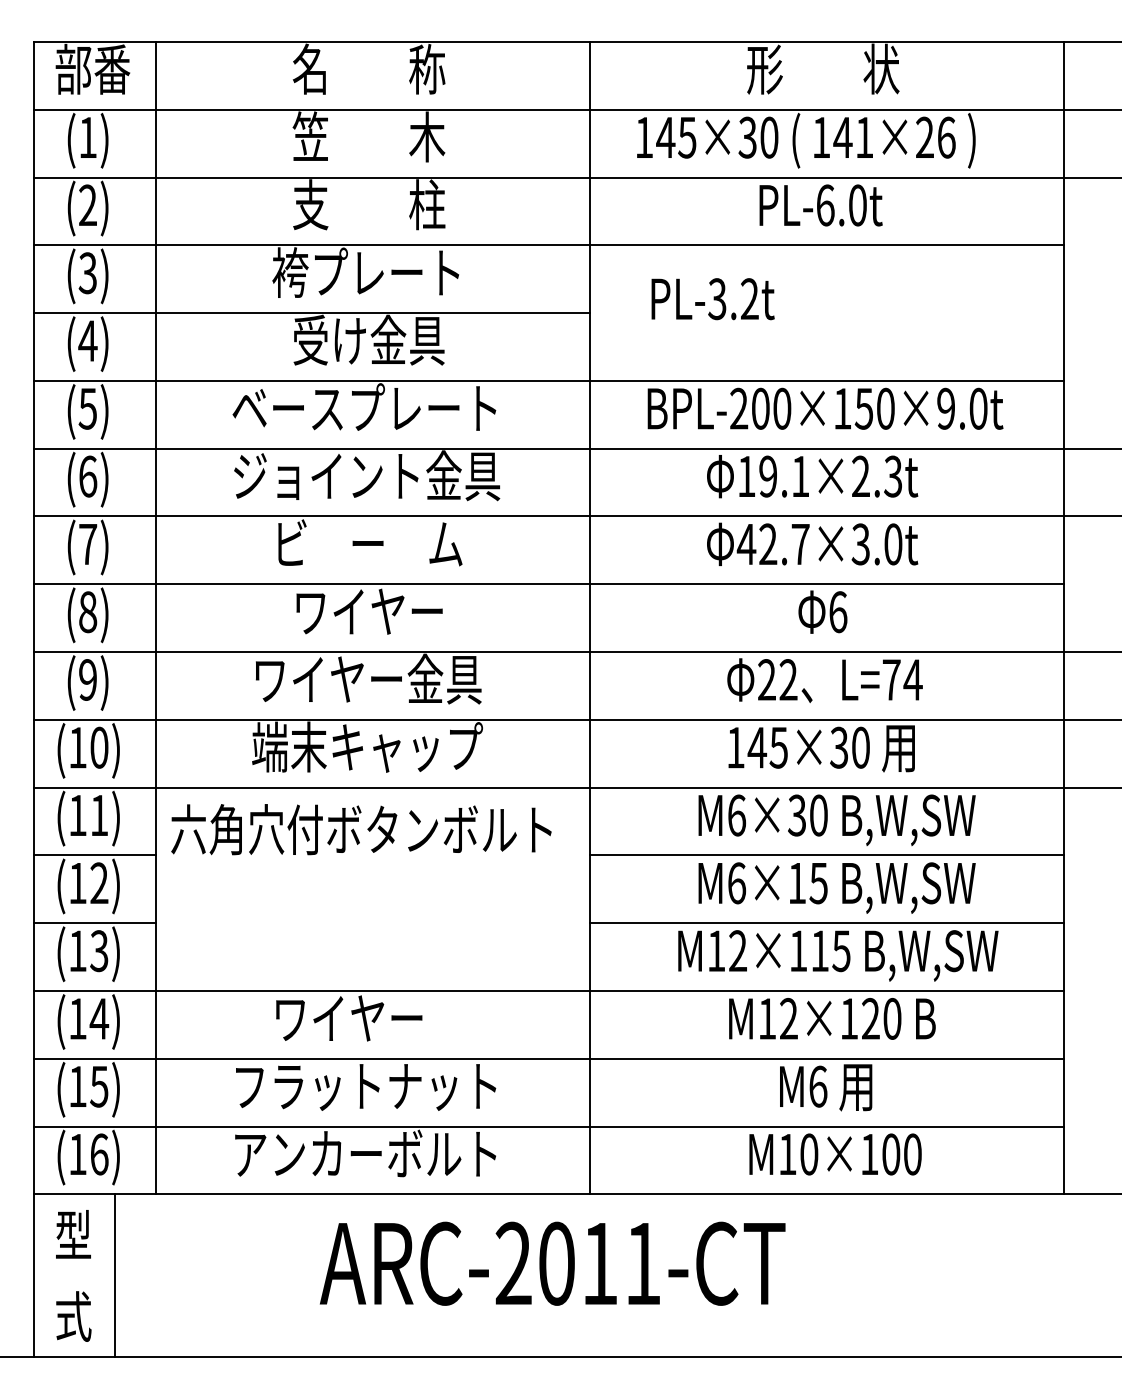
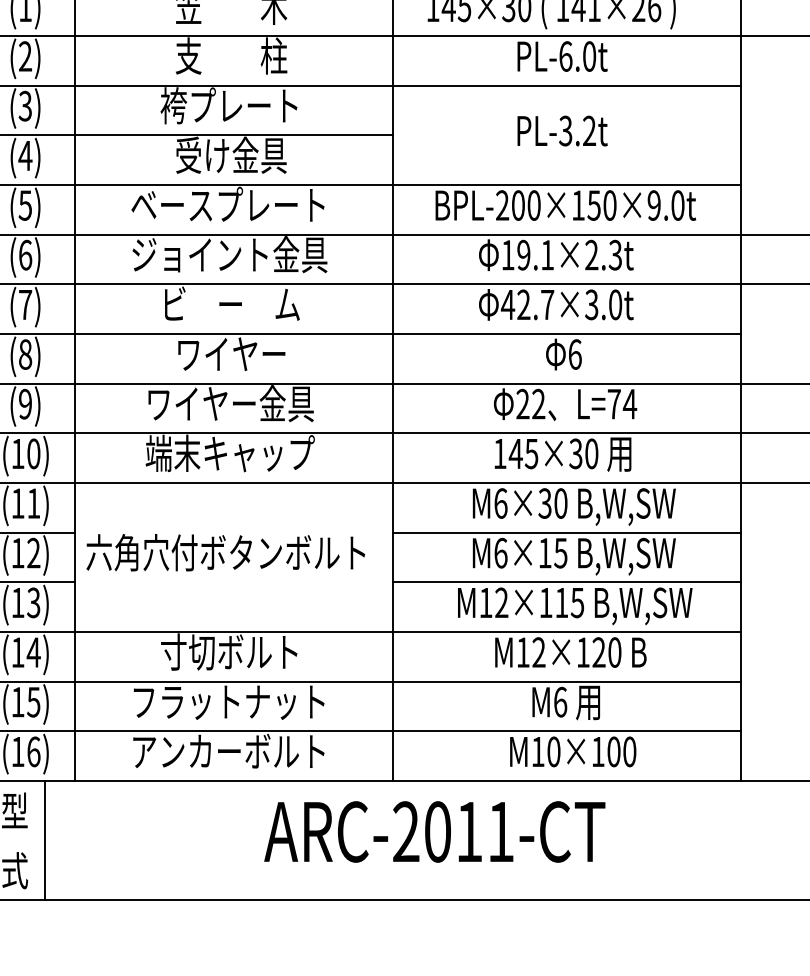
text: (712, 299) -> (562, 131), moved
text: (361, 829) -> (225, 552), moved
text: (366, 1017) -> (229, 651), ワイヤー -> 寸切ボルト
text: (552, 1263) -> (434, 831), moved

